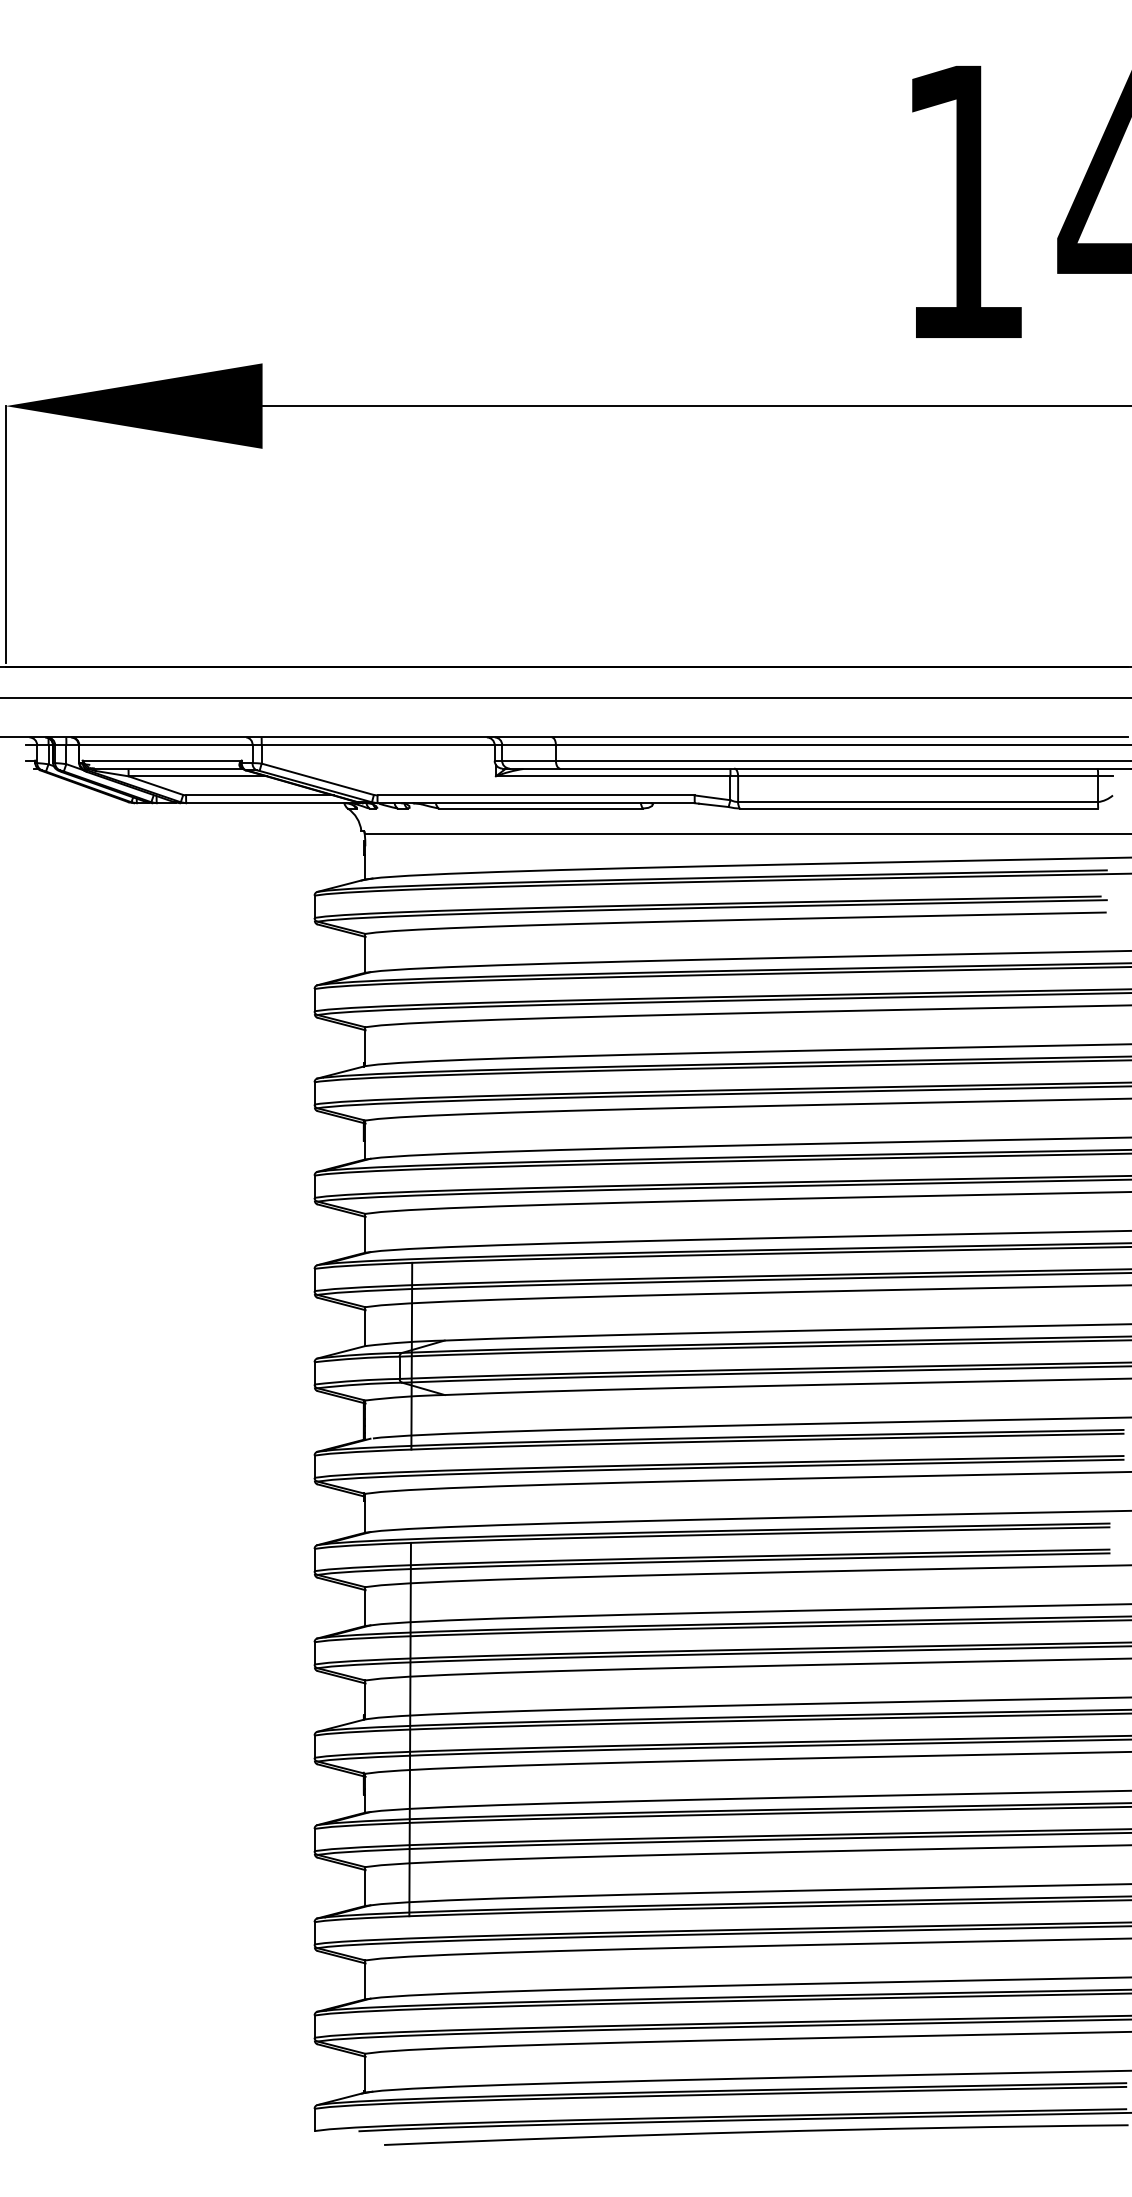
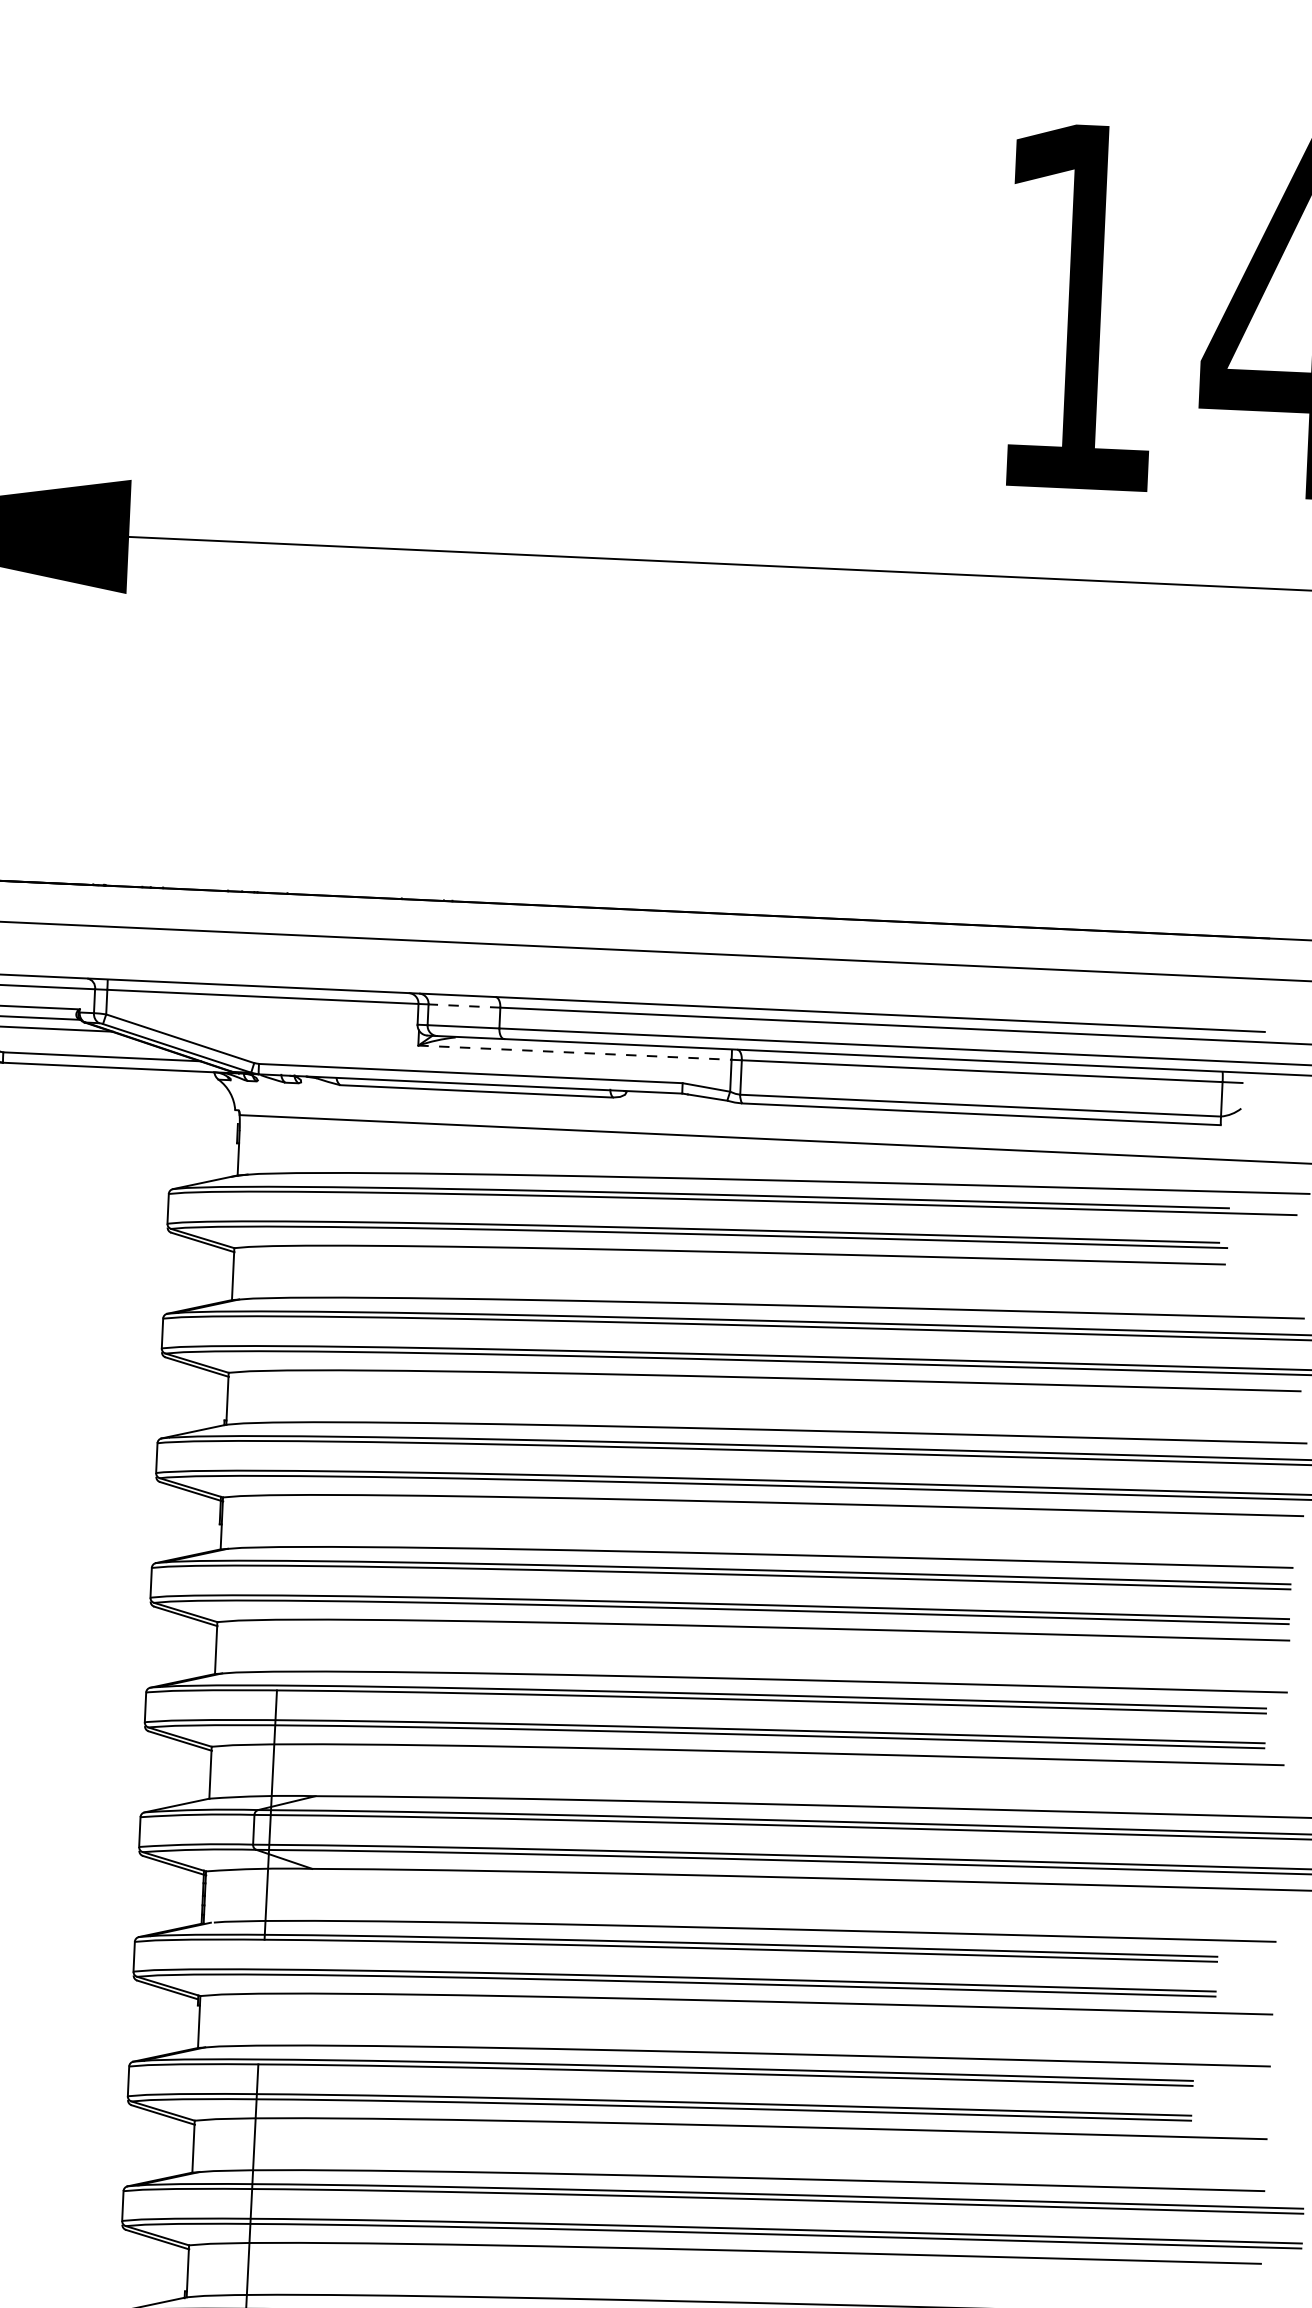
line: (529, 745) -> (465, 1006), solid -> dashed
line: (613, 776) -> (575, 1052), solid -> dashed

